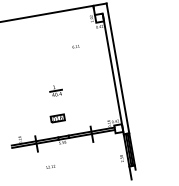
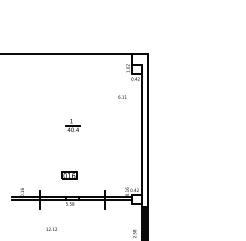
text: (75, 46) -> (122, 96), moved
part: (55, 90) -> (72, 125), moved

